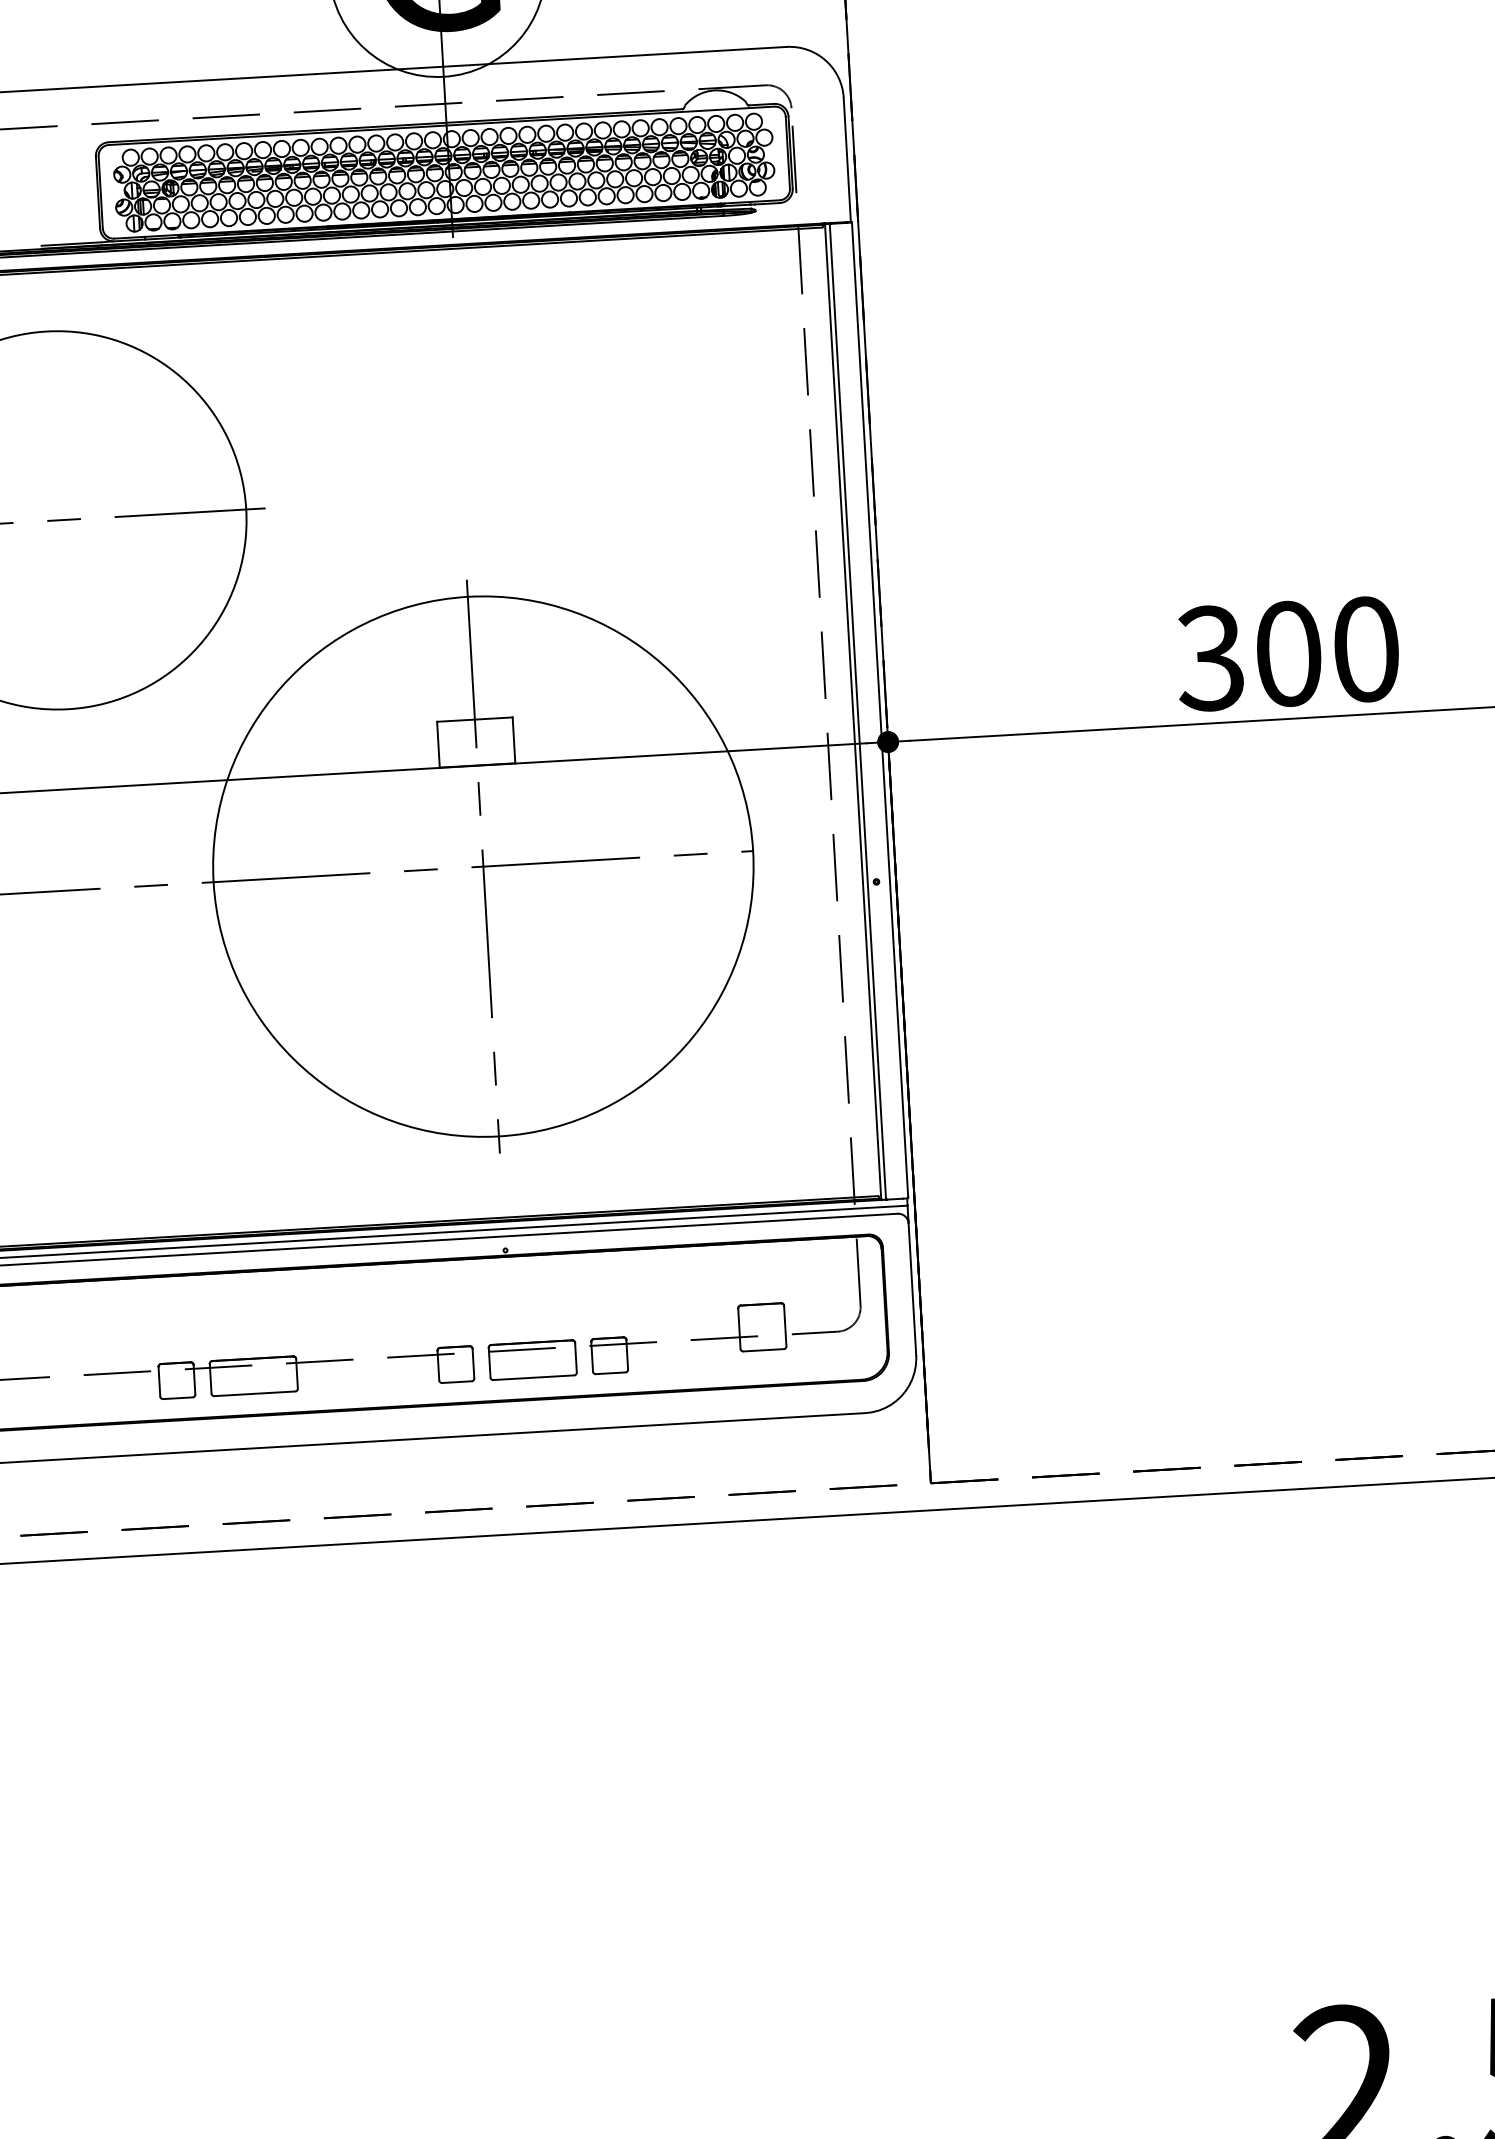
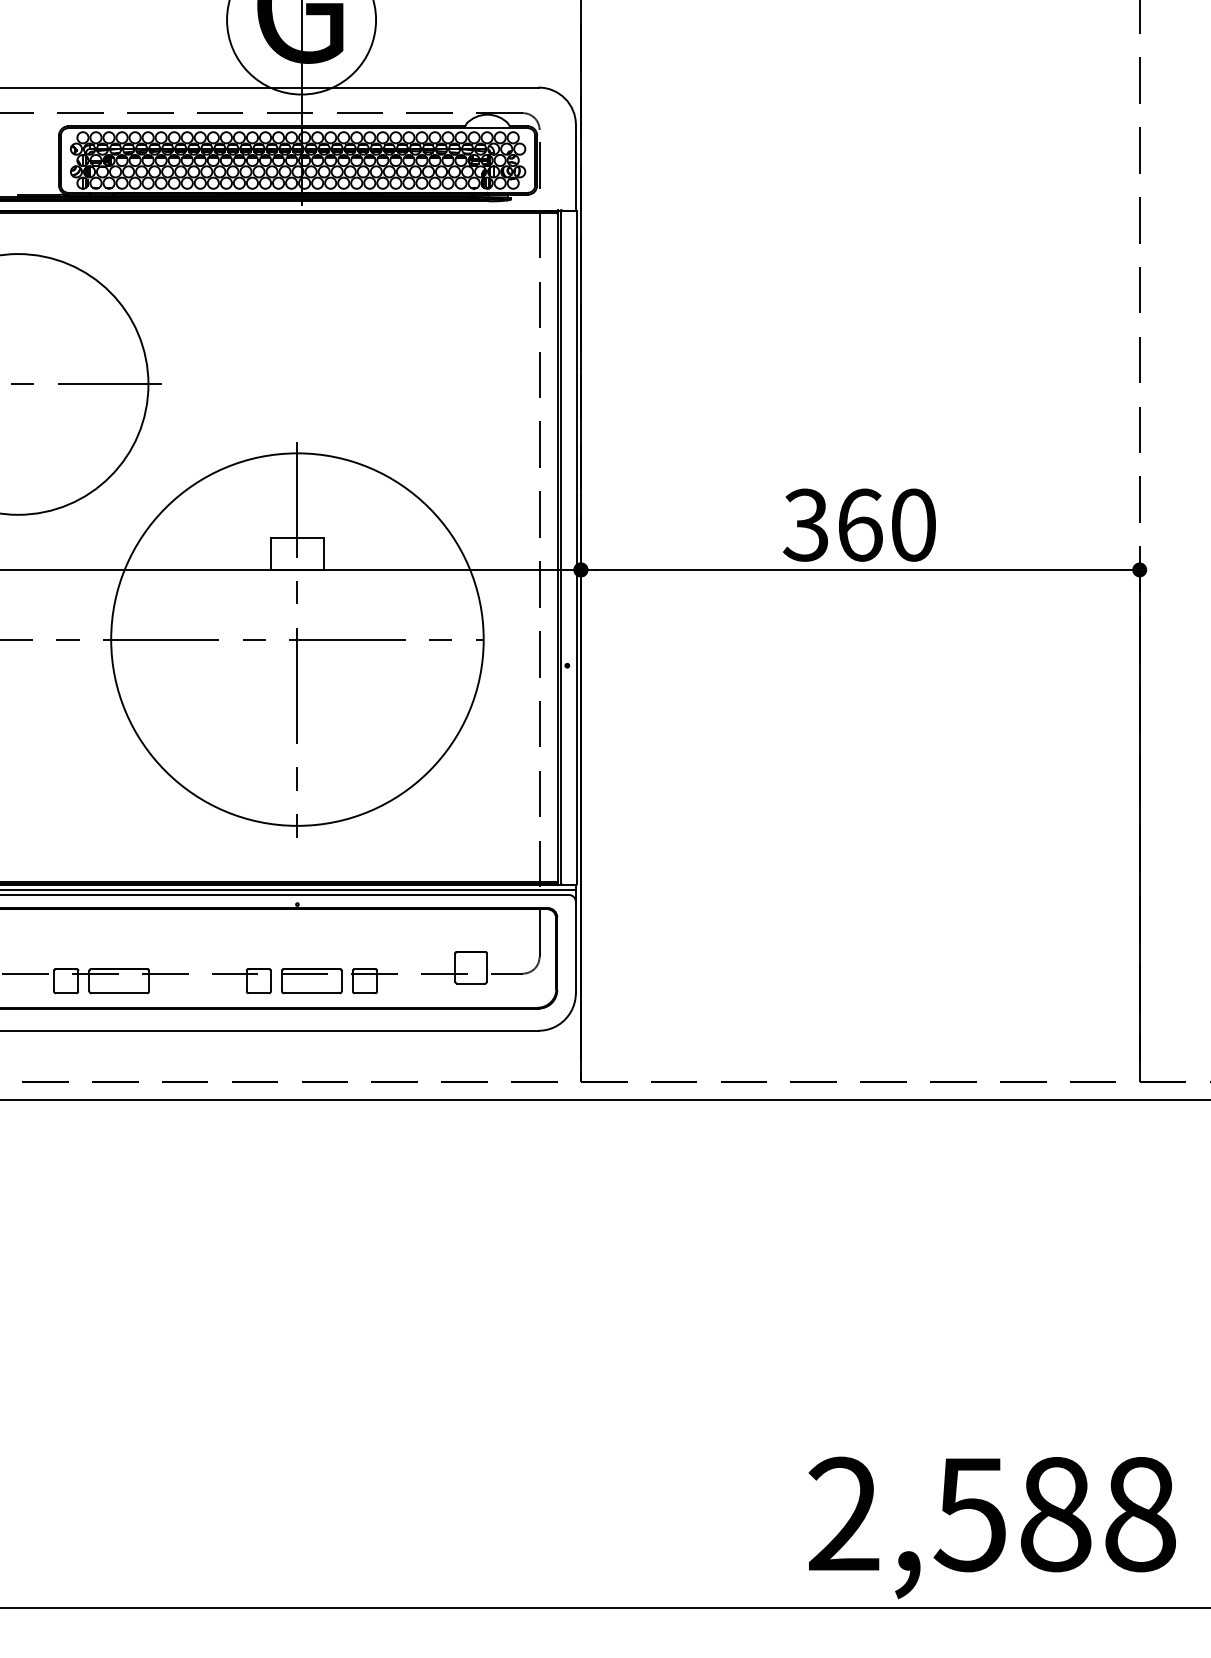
text: (1289, 652) -> (860, 524), 300 -> 360

